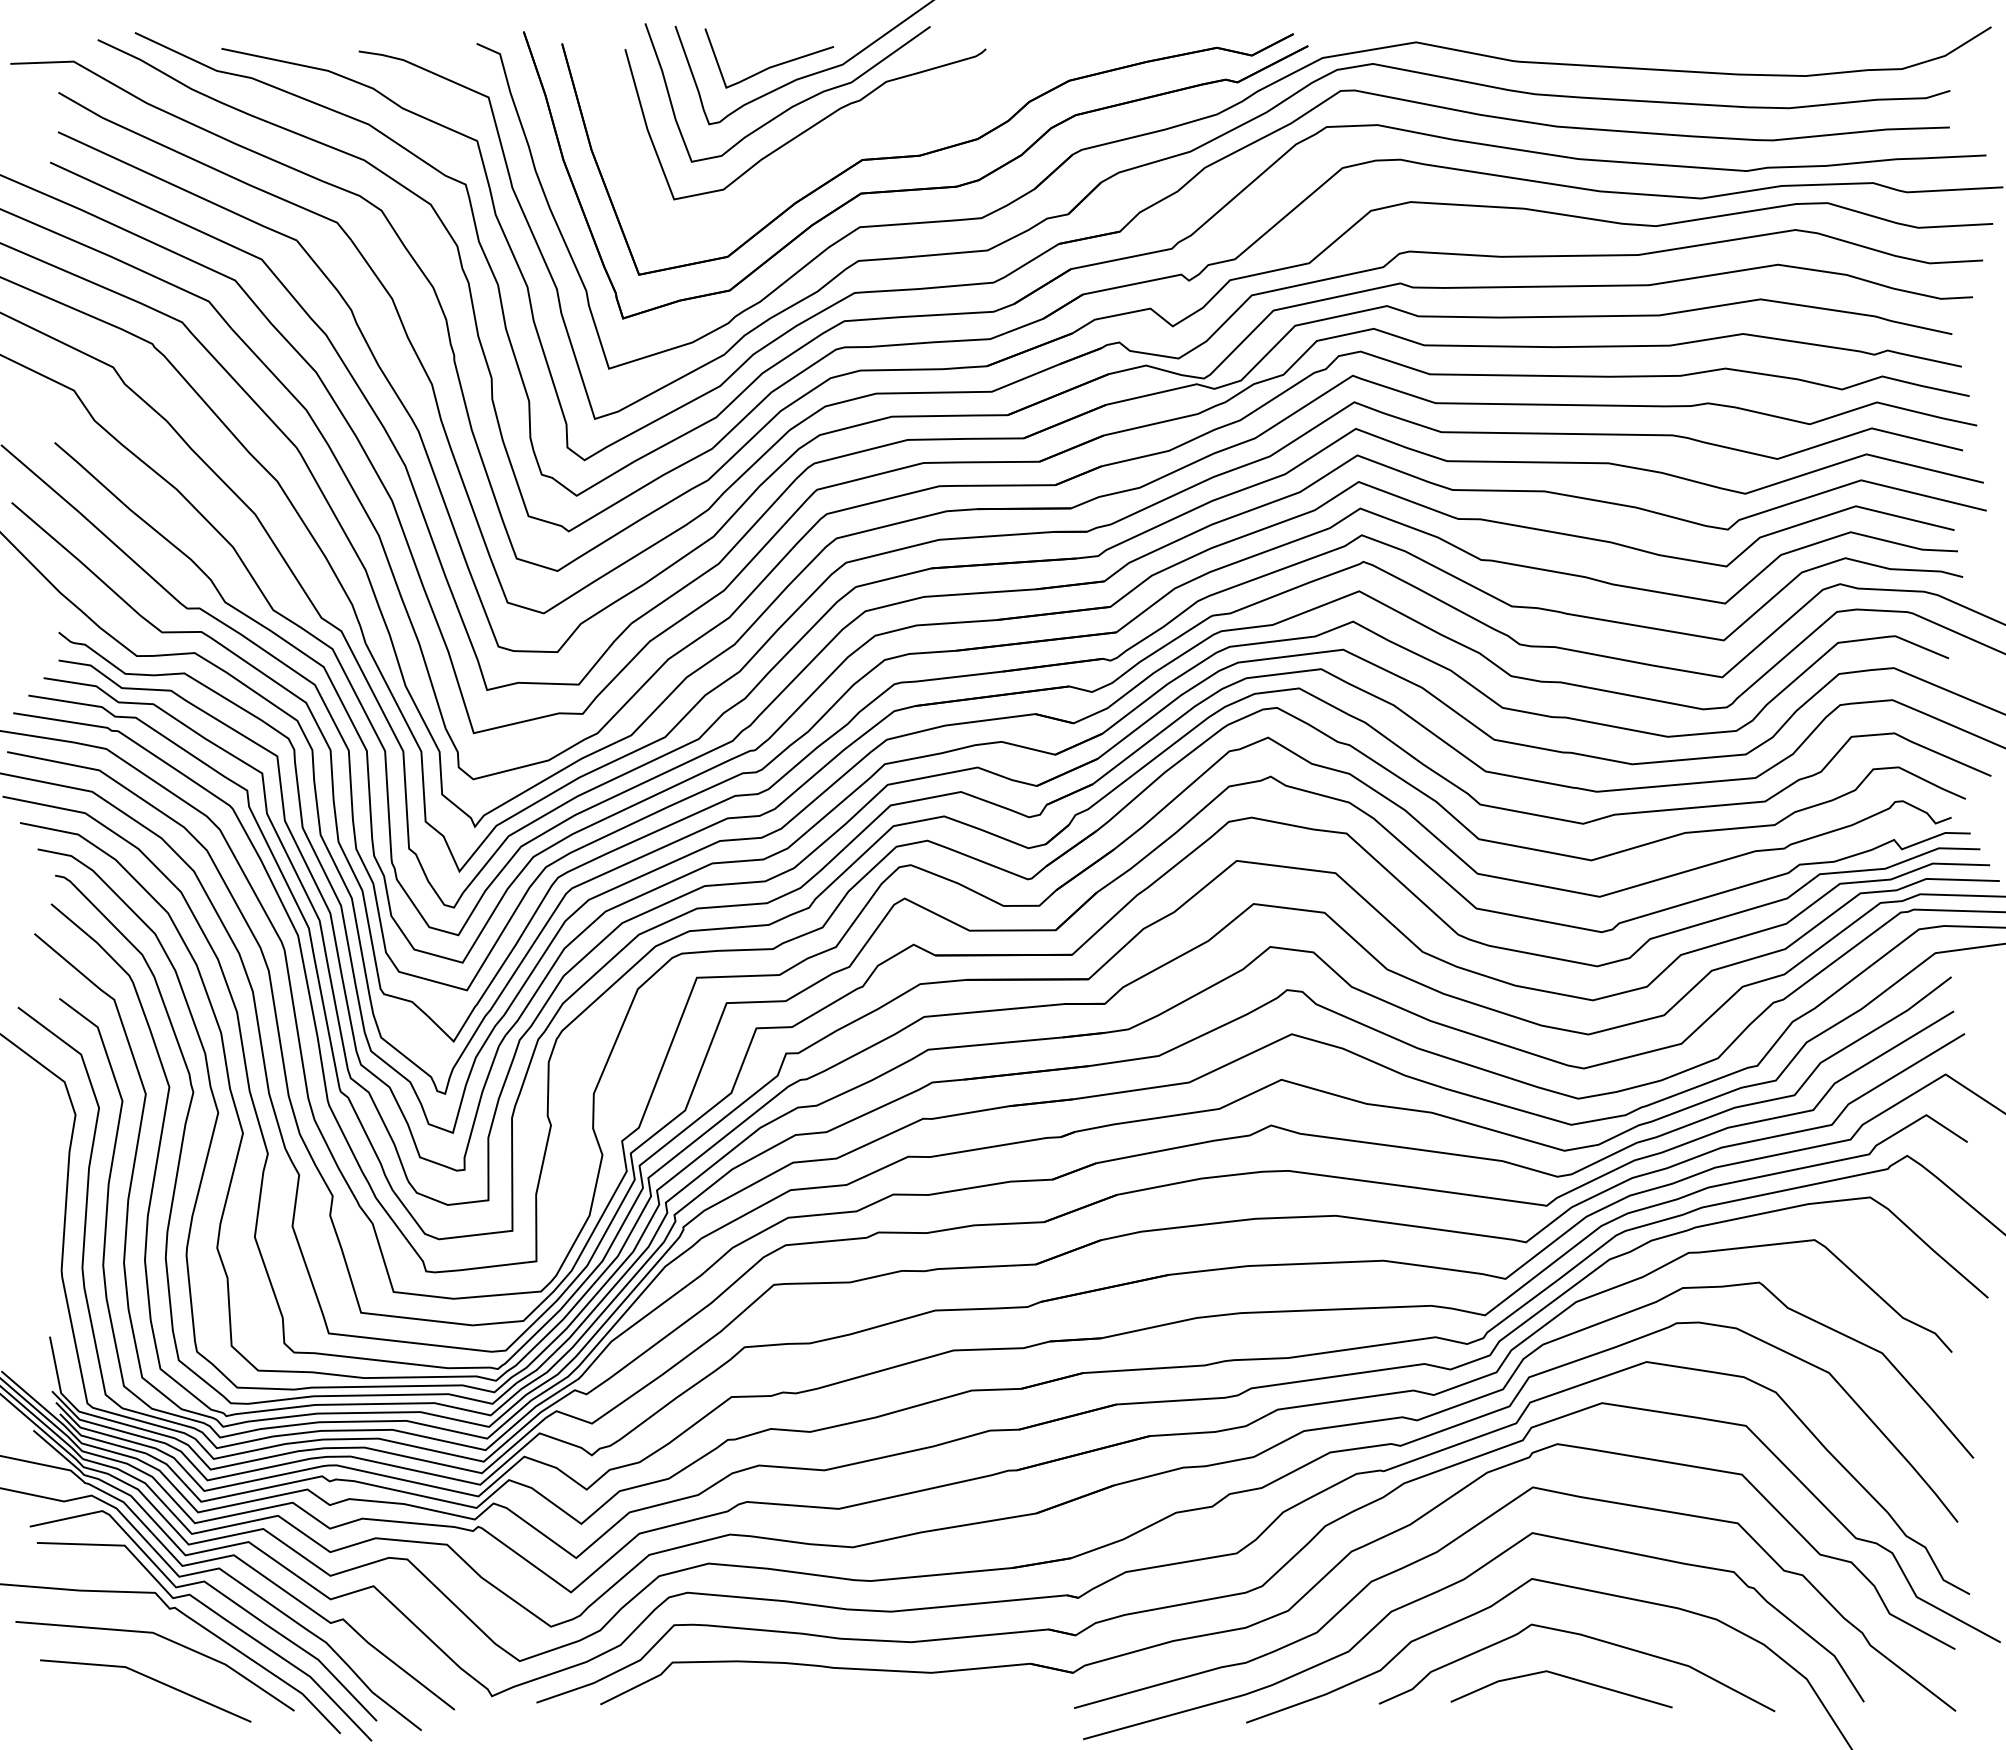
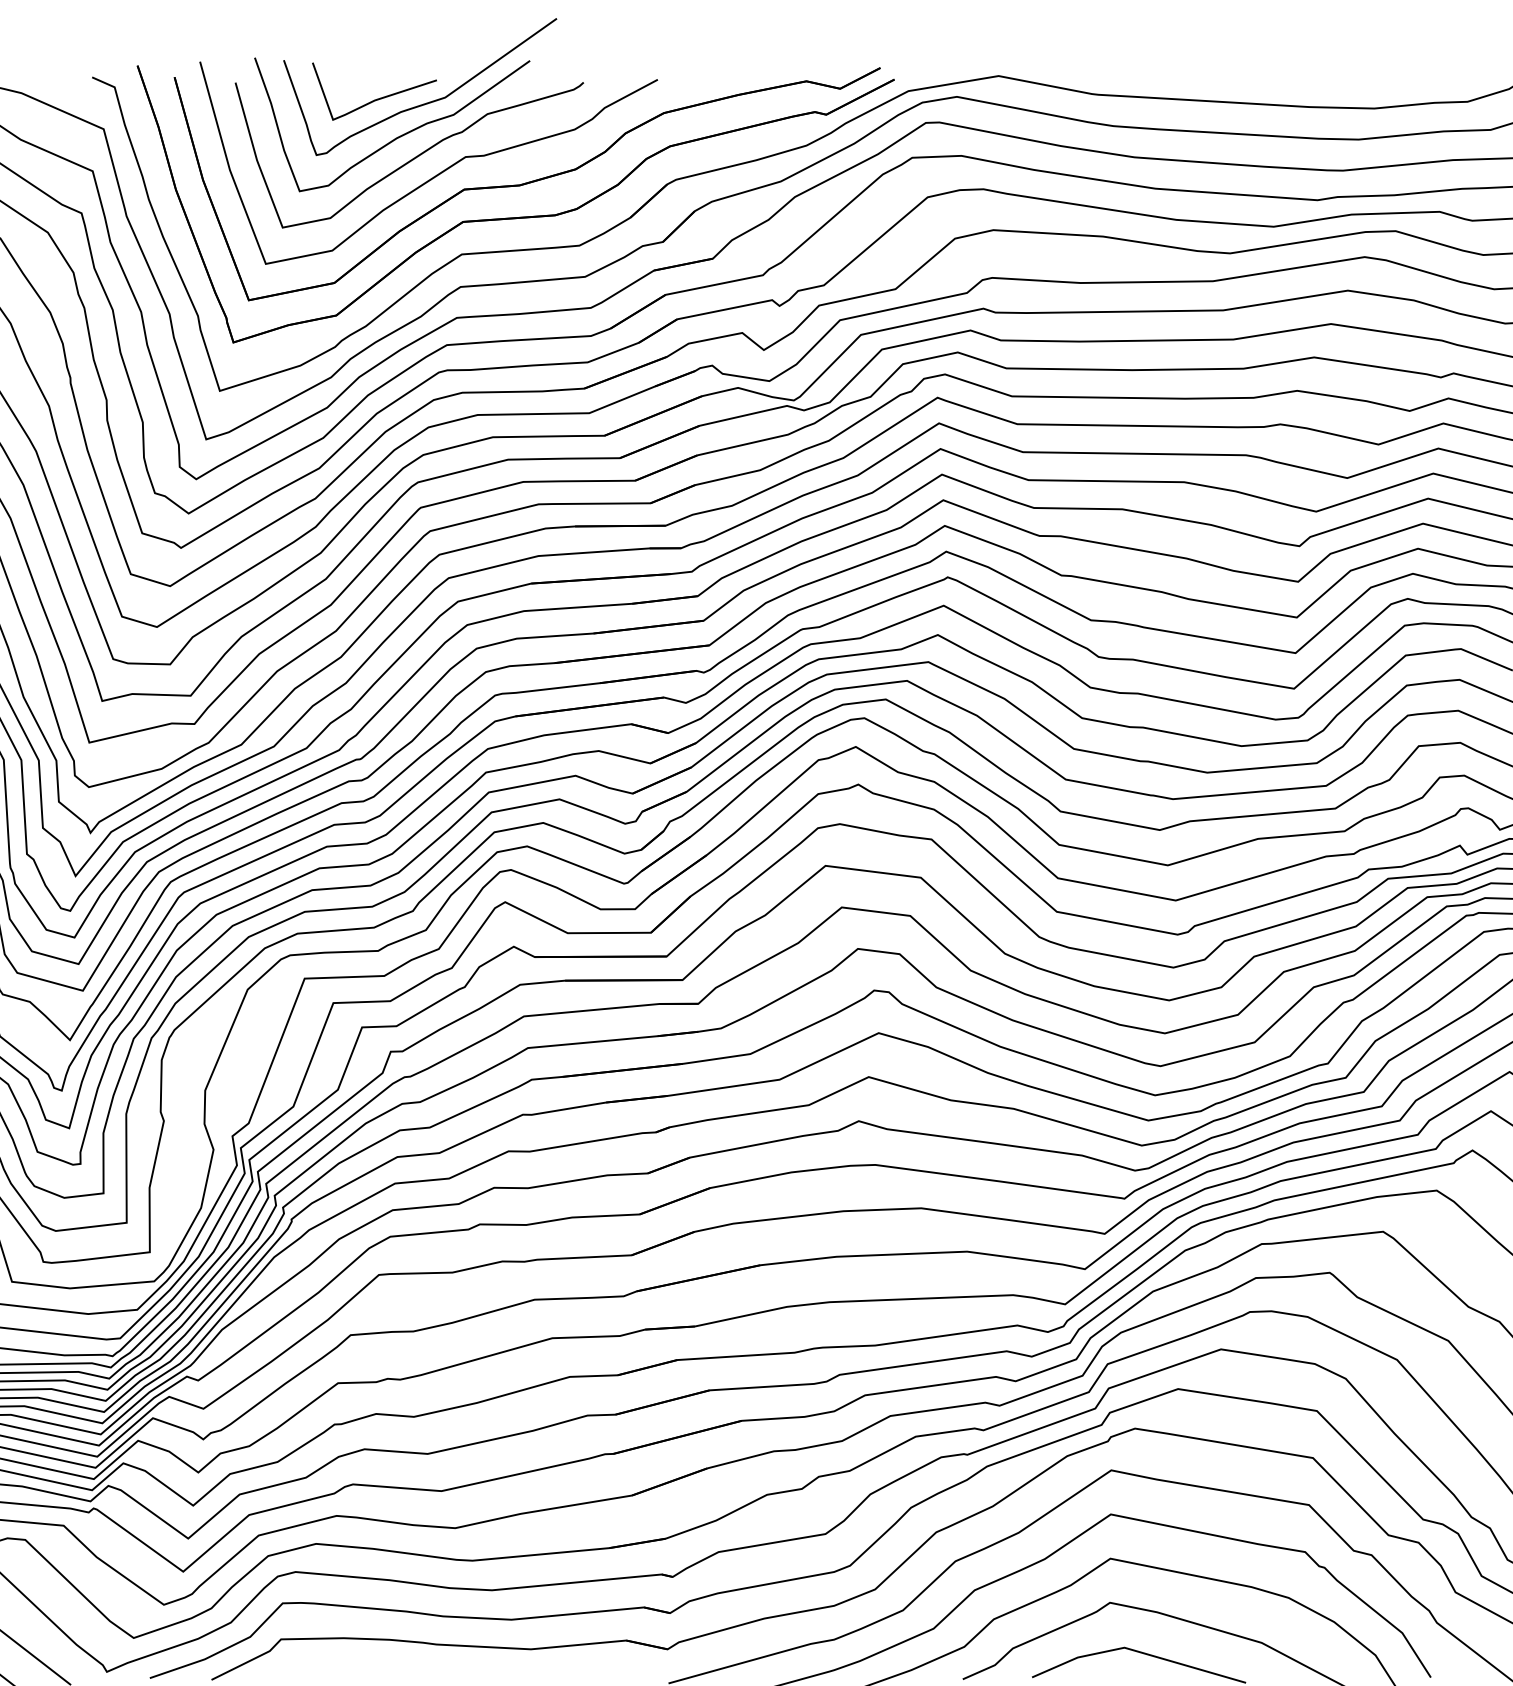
curve: (833, 144) -> (436, 174), added

